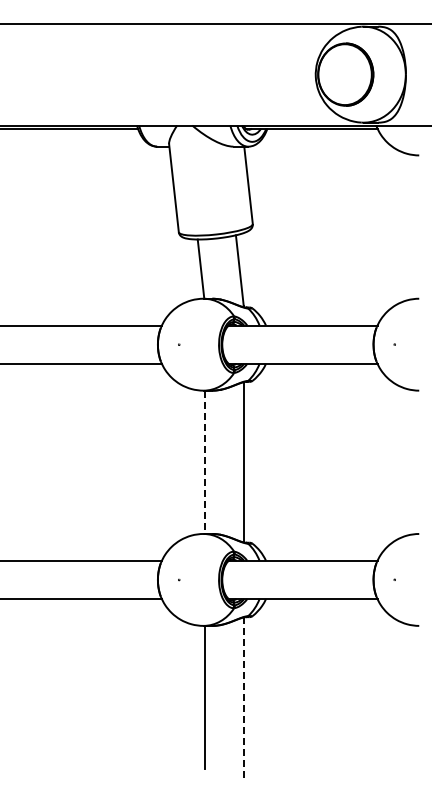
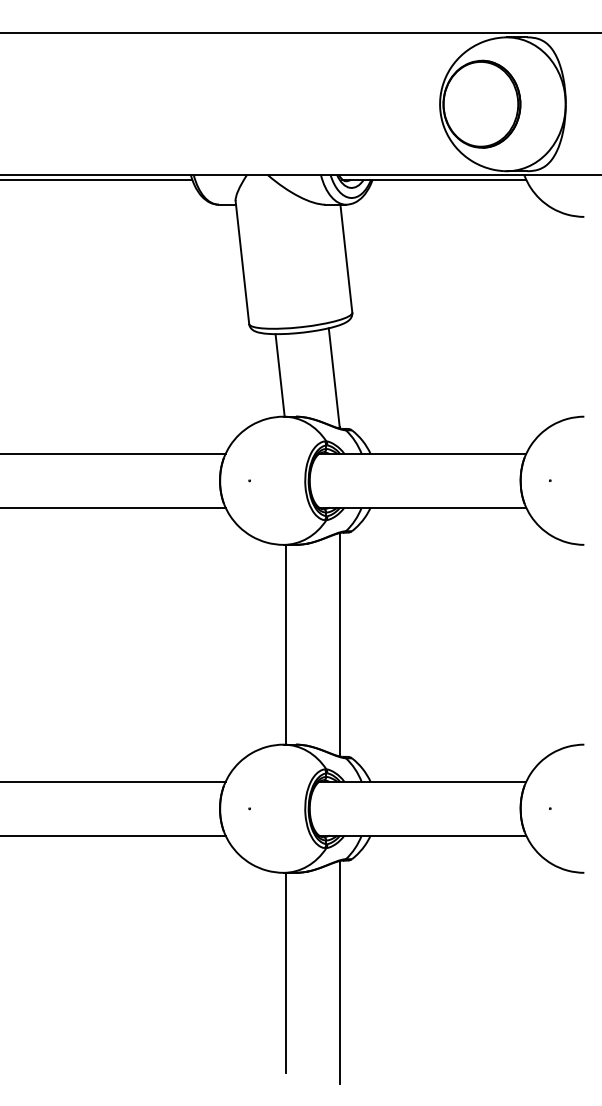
line: (205, 462) -> (286, 645), dashed -> solid
line: (243, 698) -> (339, 974), dashed -> solid

